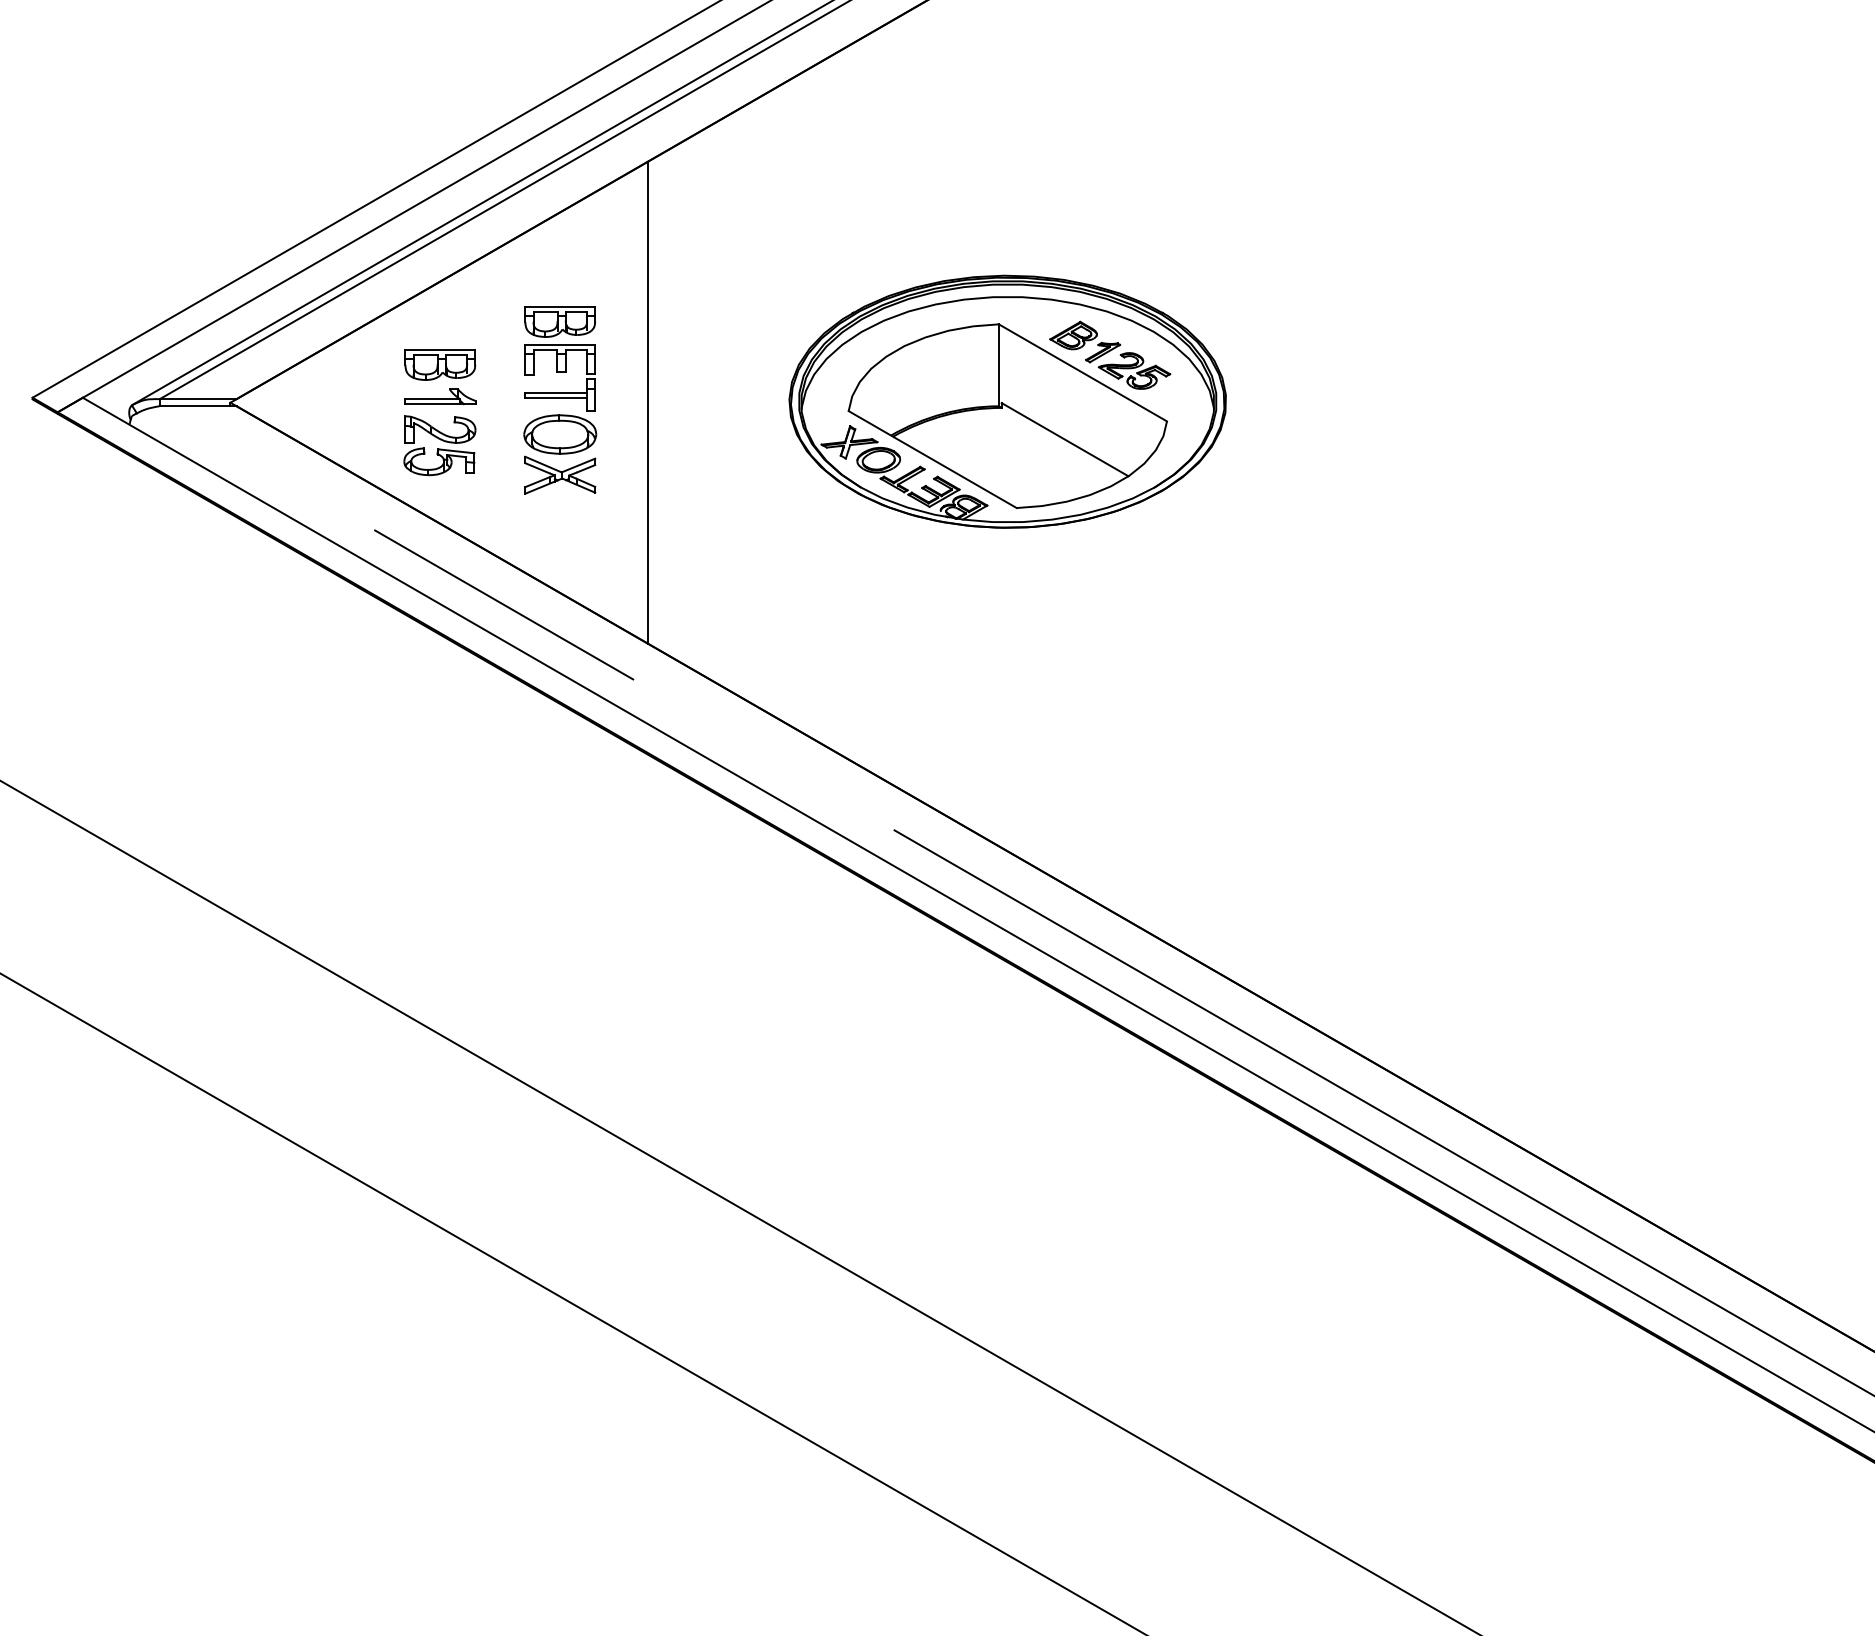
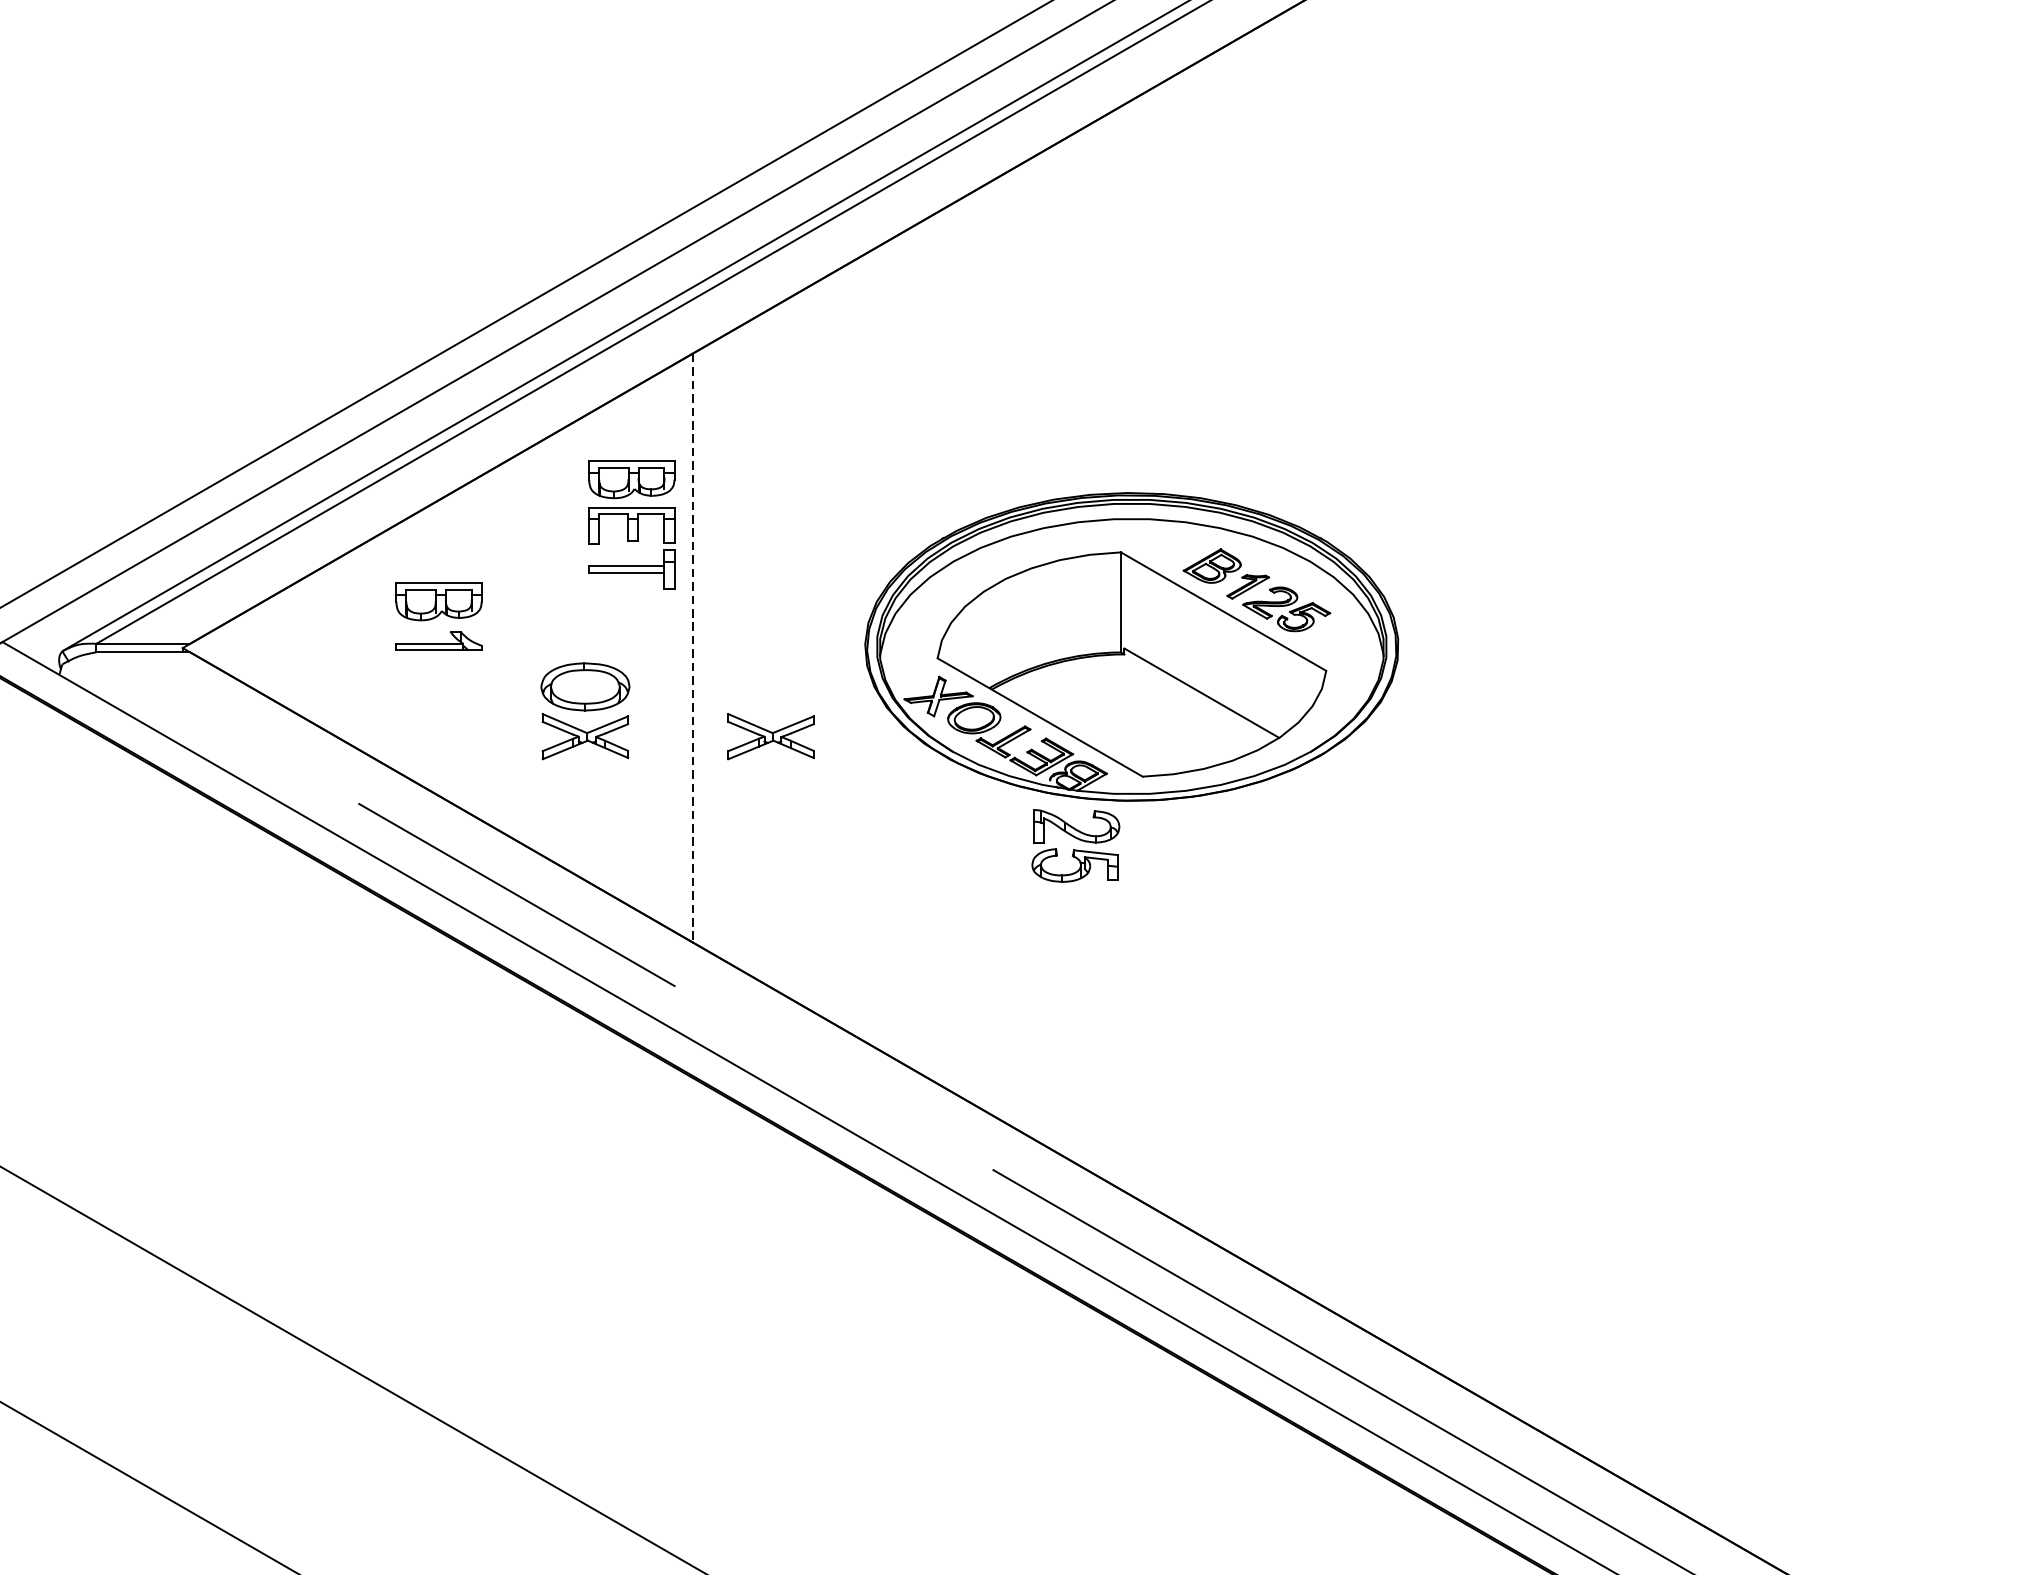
part: (559, 358) -> (630, 524), moved
line: (647, 402) -> (691, 647), solid -> dashed
part: (439, 445) -> (1075, 845), moved
part: (712, 474) -> (771, 735), added

